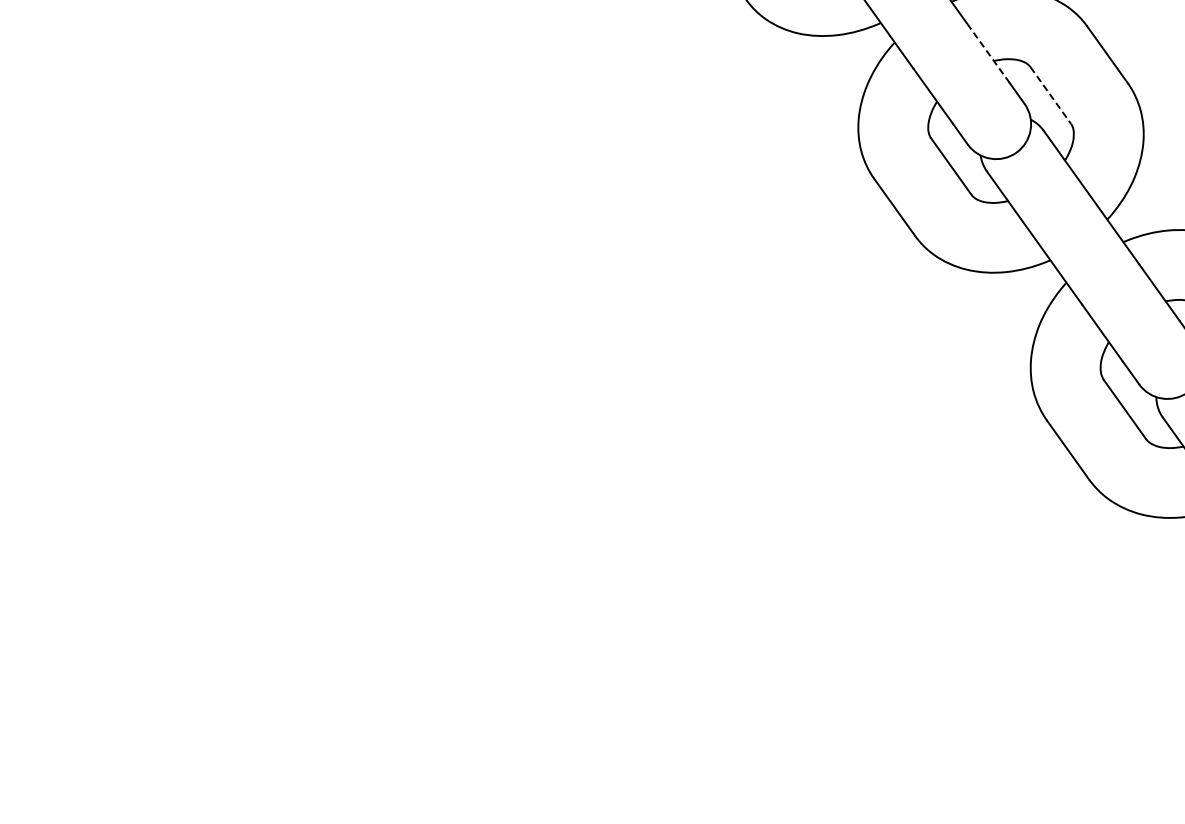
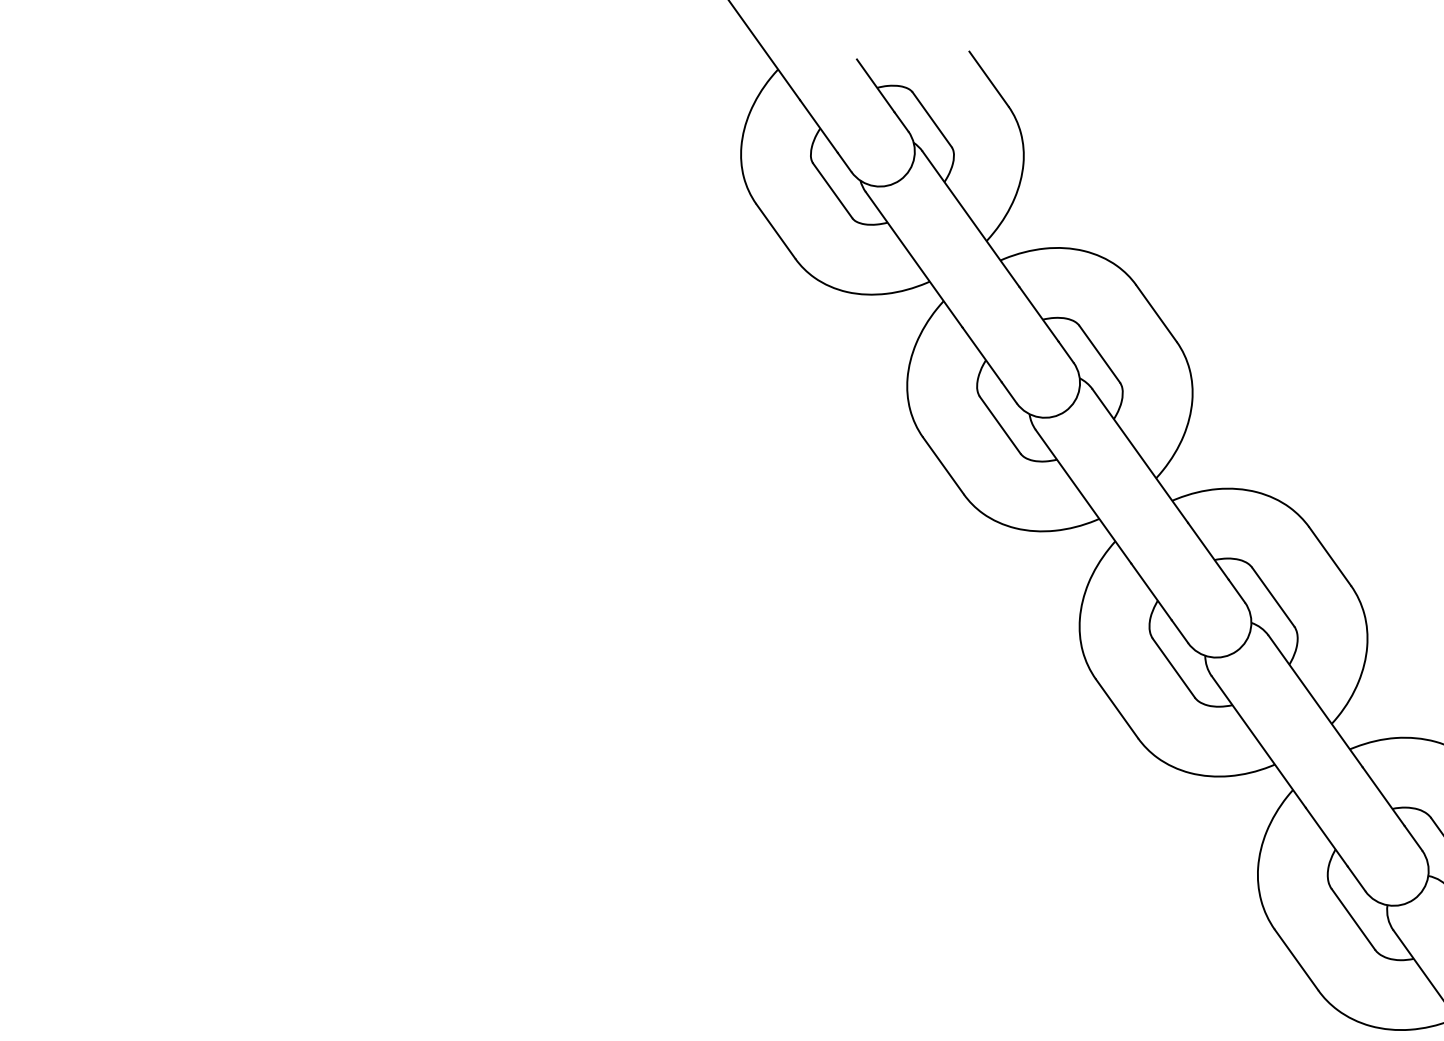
line: (990, 55) -> (1039, 314), dashed -> solid
line: (1050, 95) -> (1099, 354), dashed -> solid

